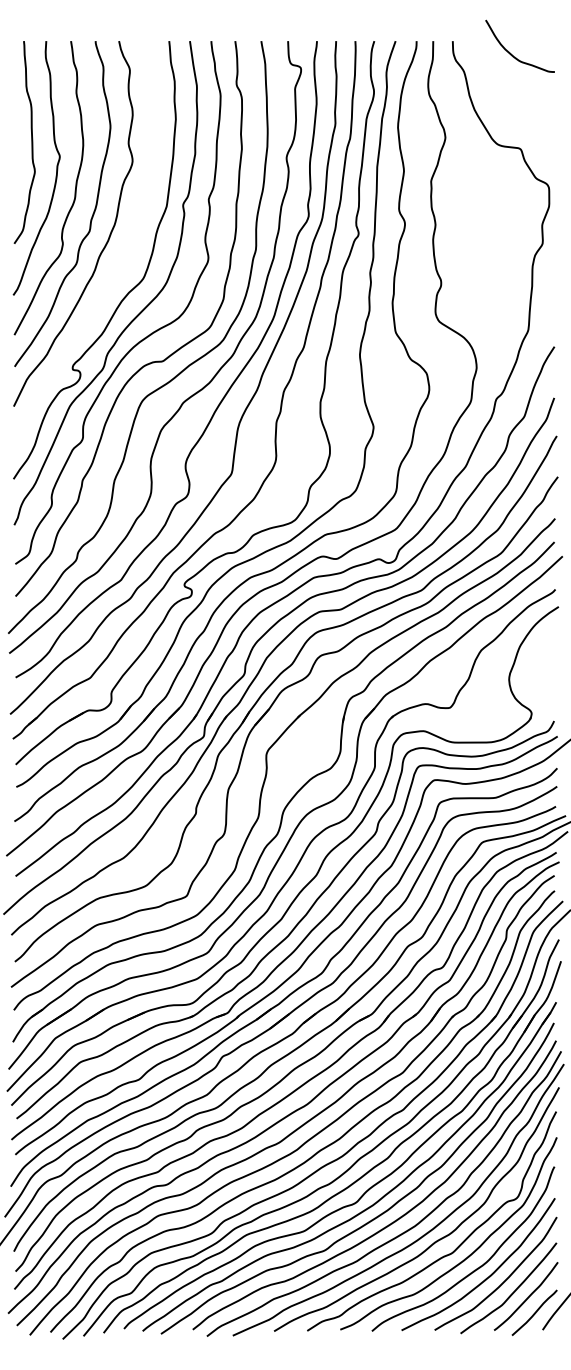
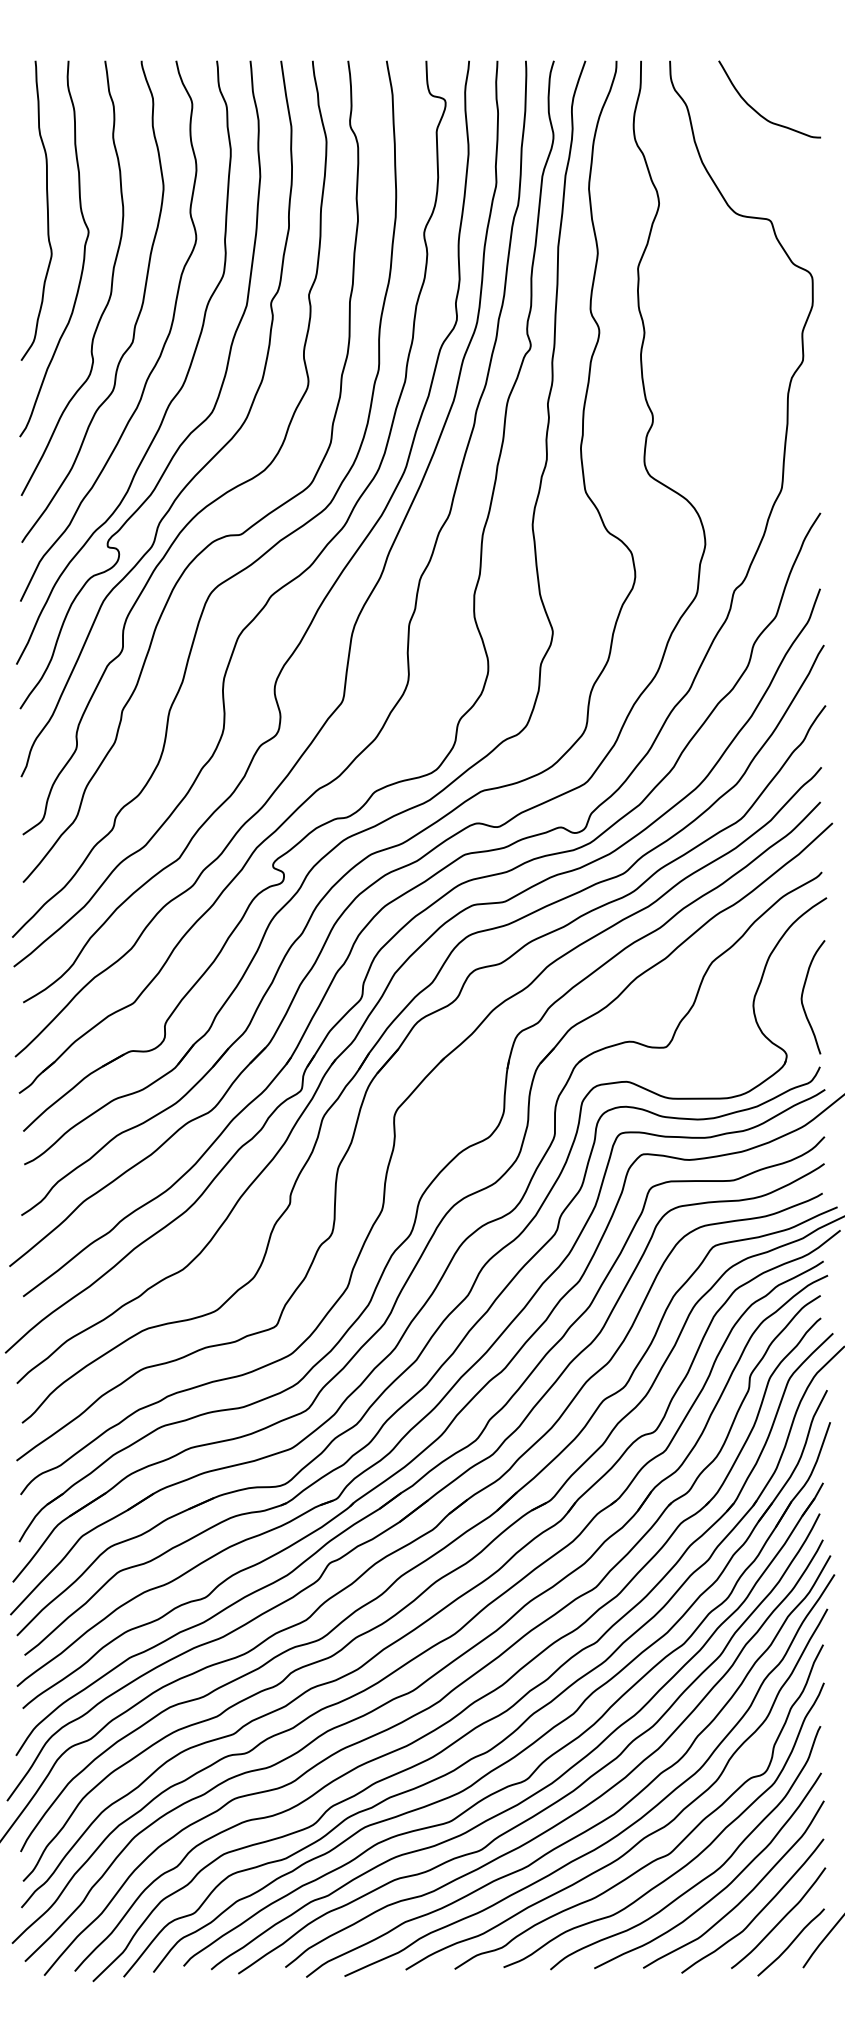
curve: (511, 53) -> (756, 110), moved
curve: (116, 268) -> (172, 397), added
curve: (543, 671) -> (804, 993), added

